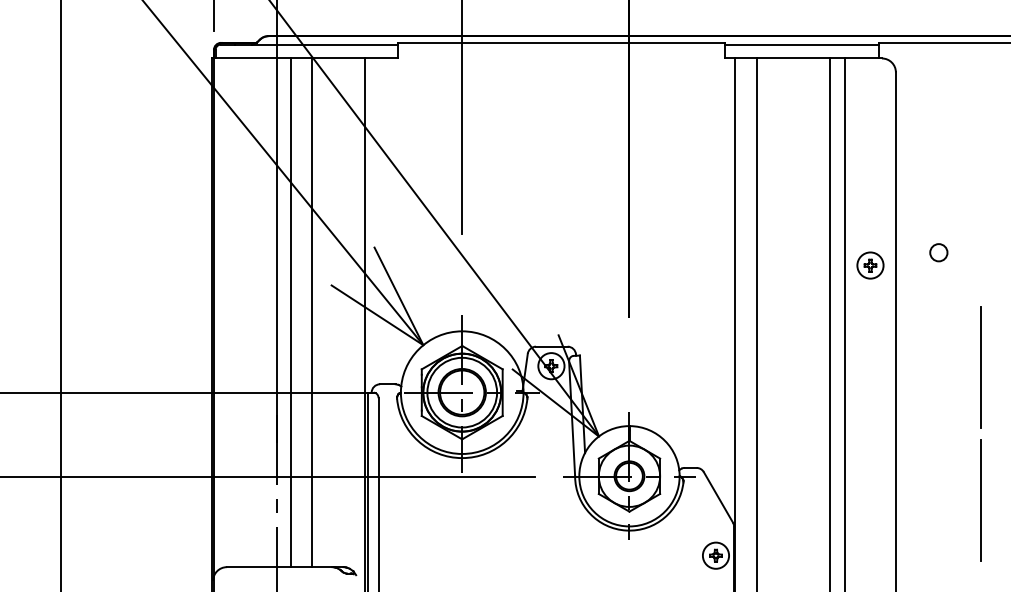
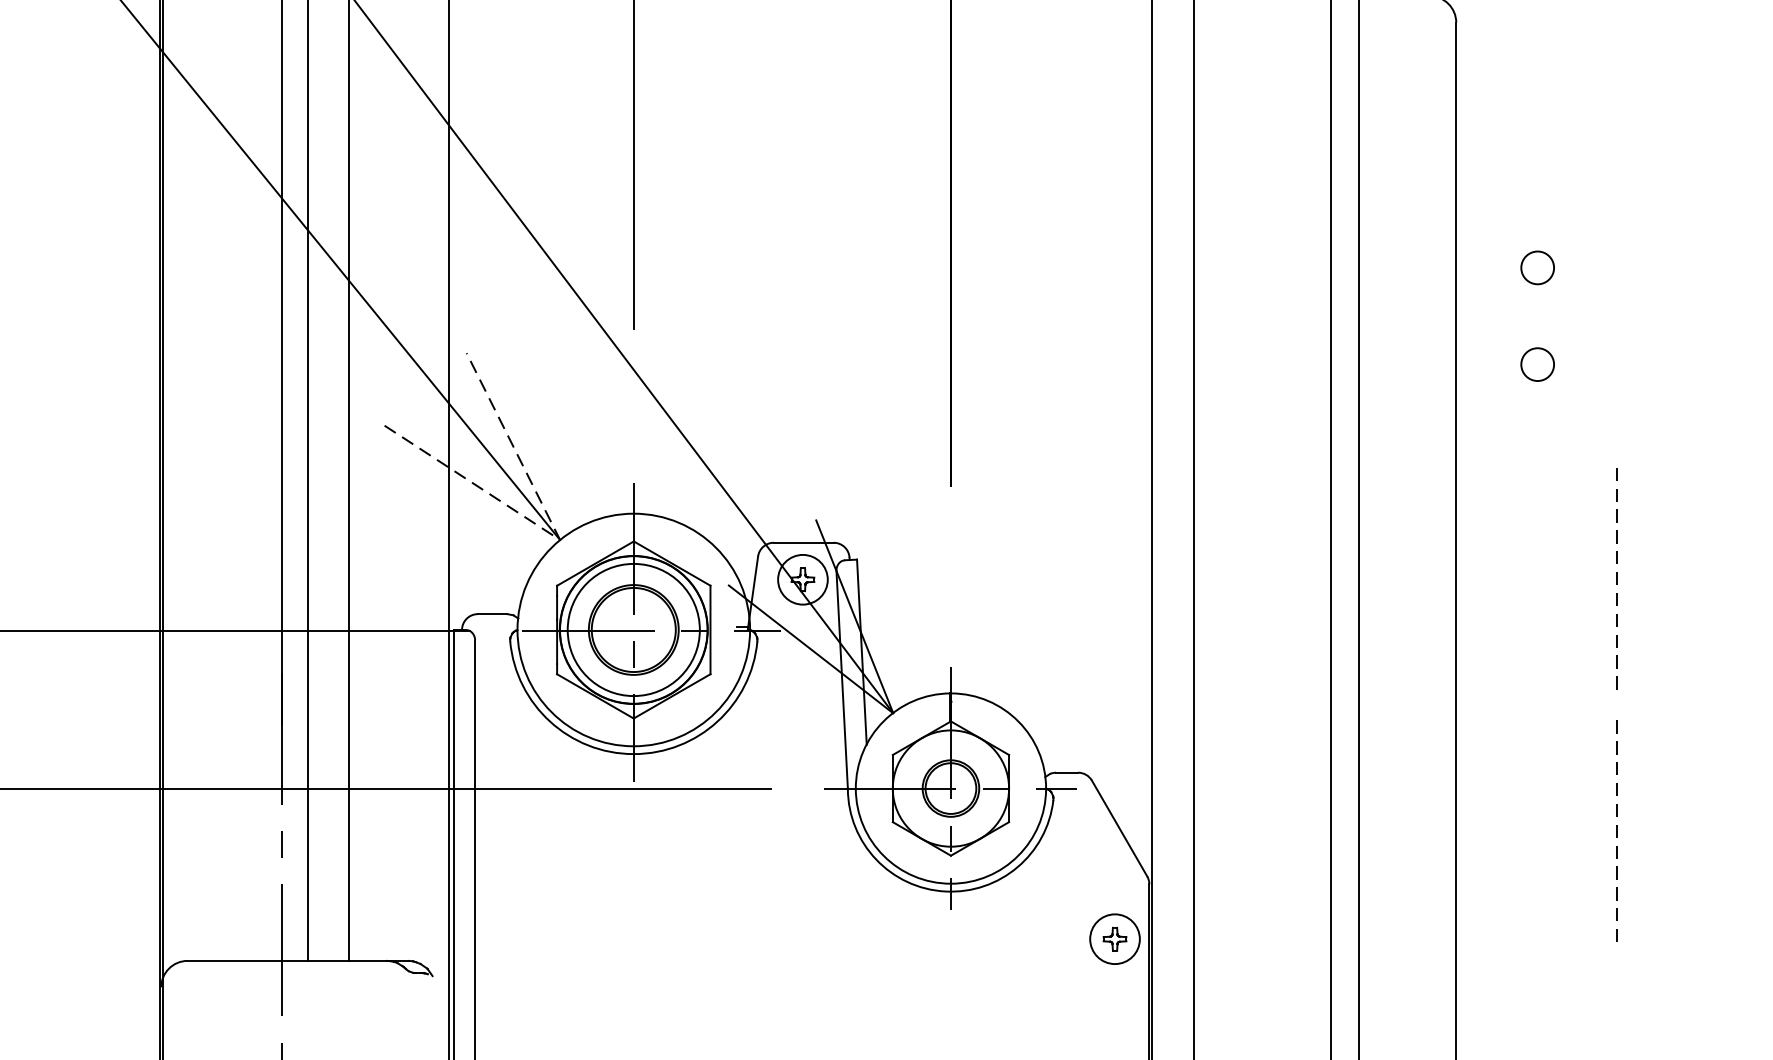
circle: (938, 201) -> (1537, 267), added
part: (870, 265) -> (1408, 388), removed
line: (423, 345) -> (560, 540), solid -> dashed
line: (980, 367) -> (1616, 582), solid -> dashed
line: (980, 501) -> (1616, 836), solid -> dashed

